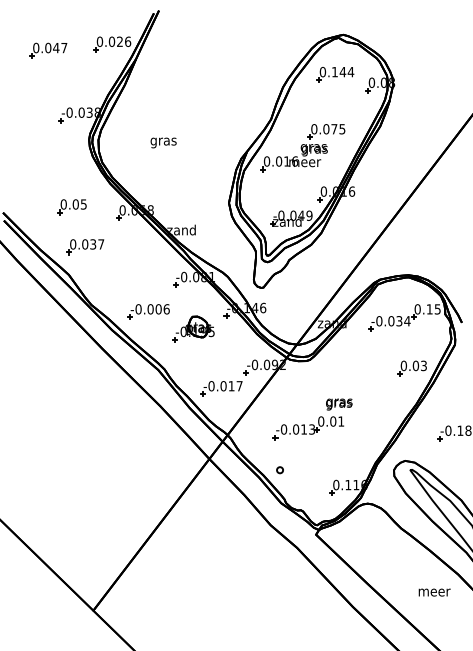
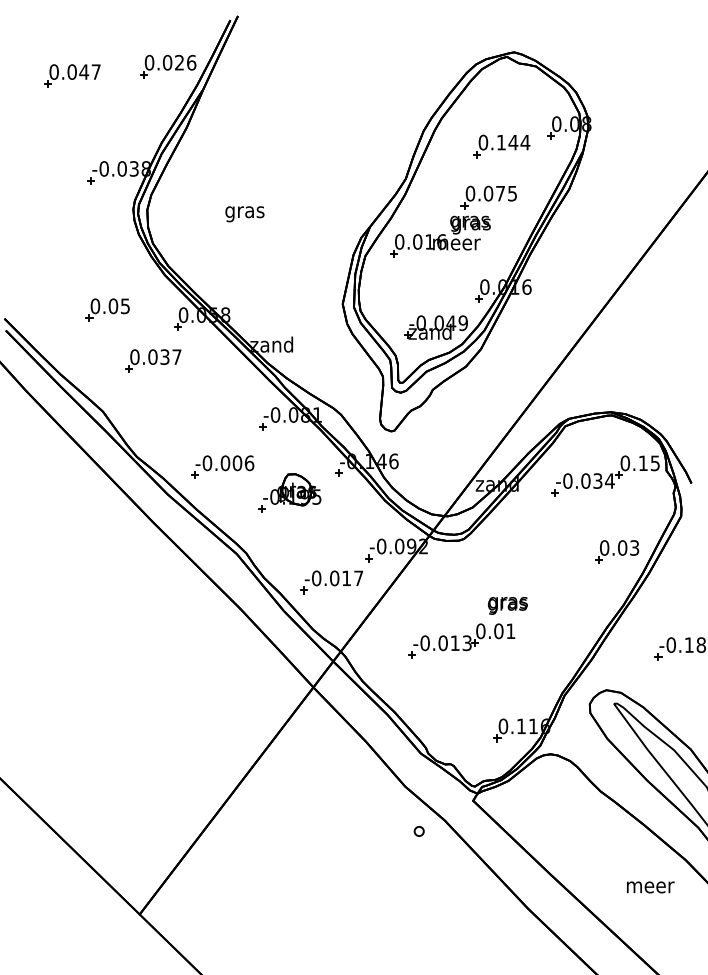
part: (335, 74) -> (502, 146), moved
part: (85, 247) -> (153, 361), moved
part: (279, 470) -> (418, 831), moved

